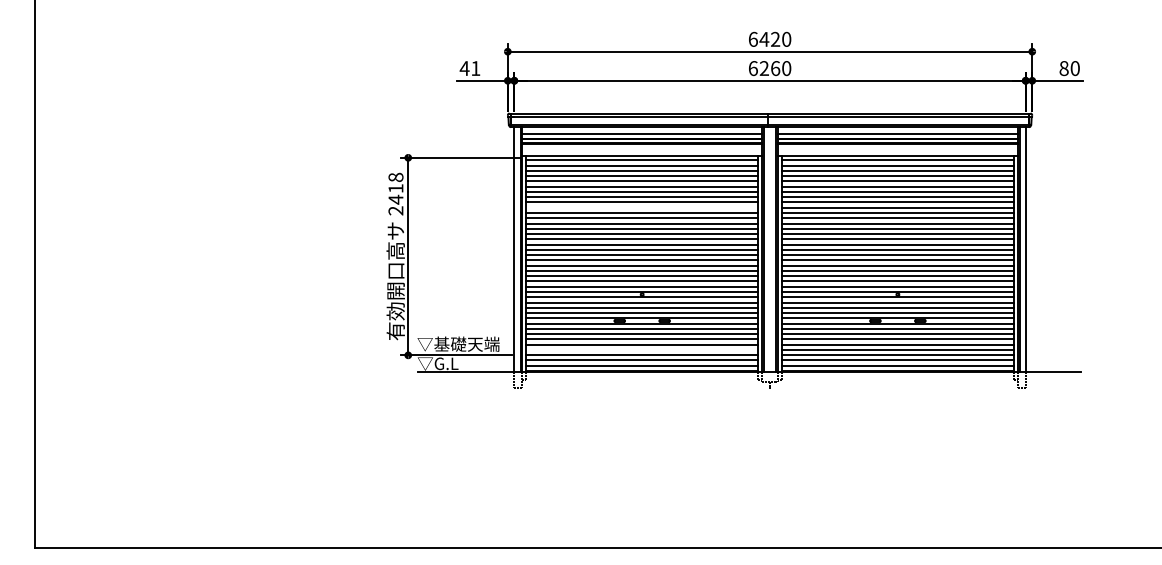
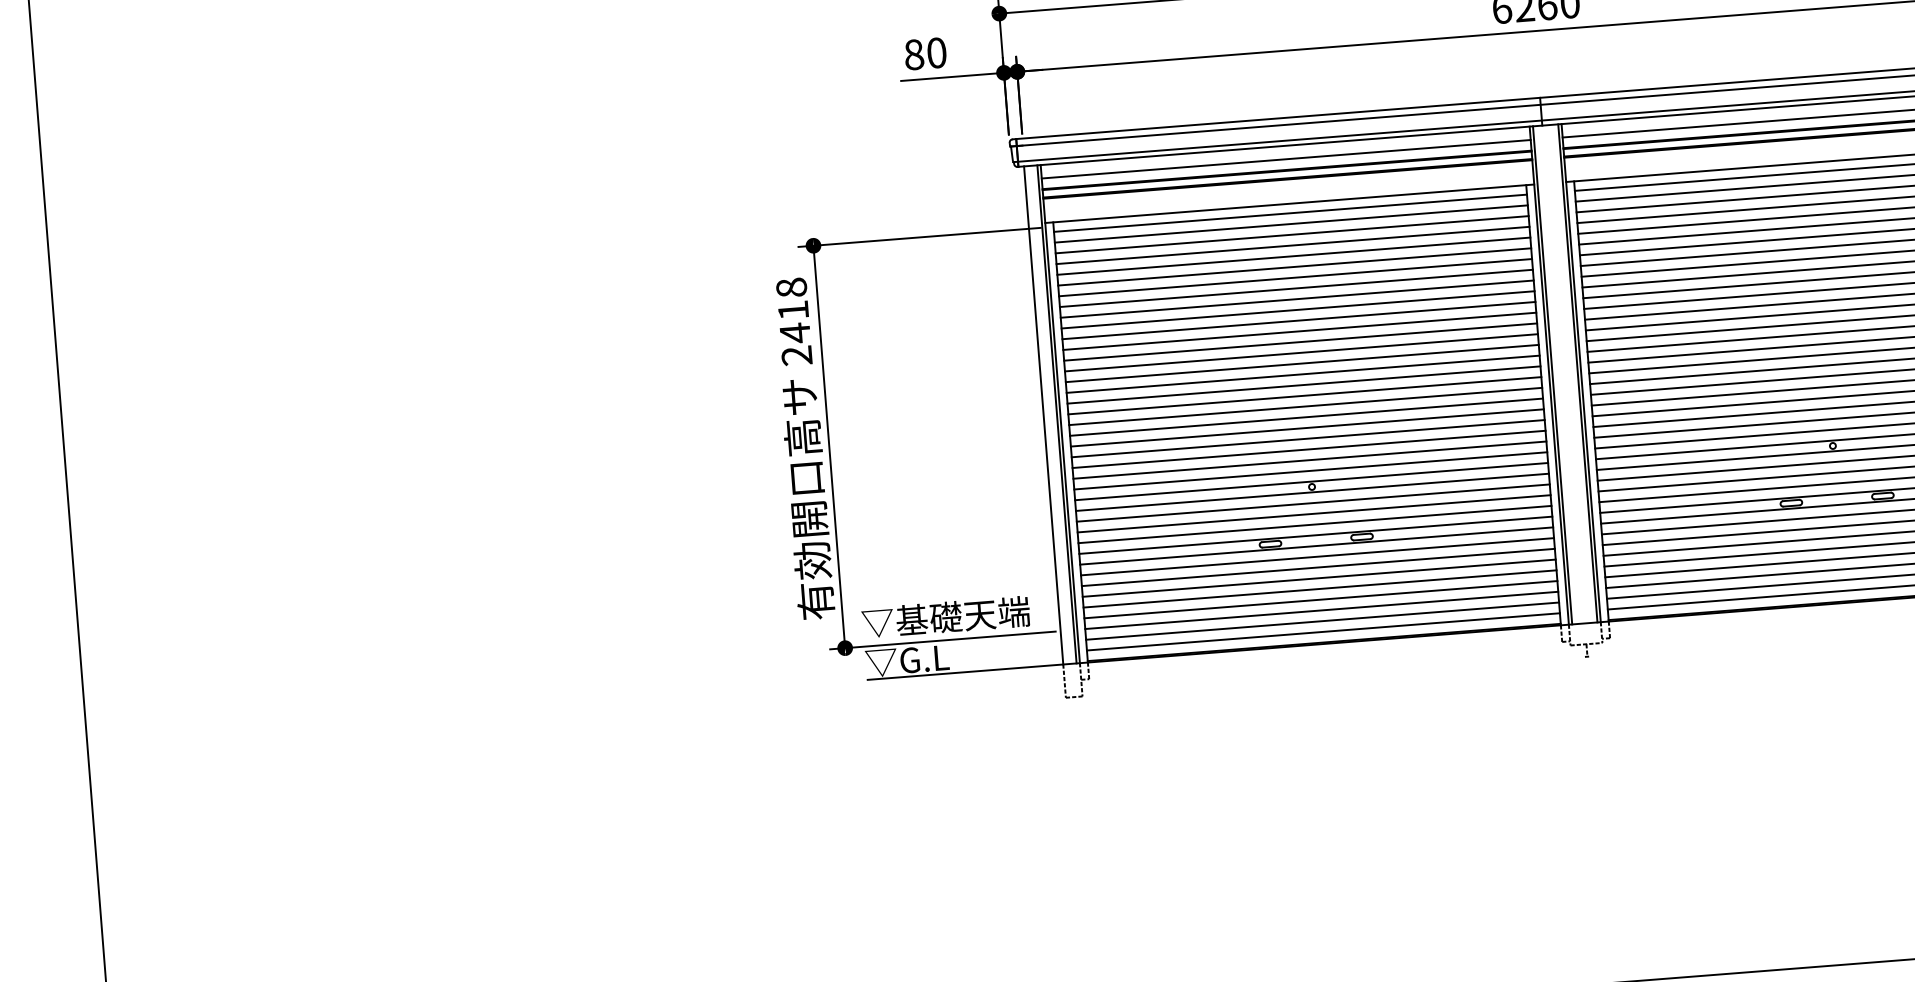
text: (469, 68) -> (923, 53), 41 -> 80
line: (642, 207) -> (1298, 309), added
line: (642, 349) -> (1321, 598), added

